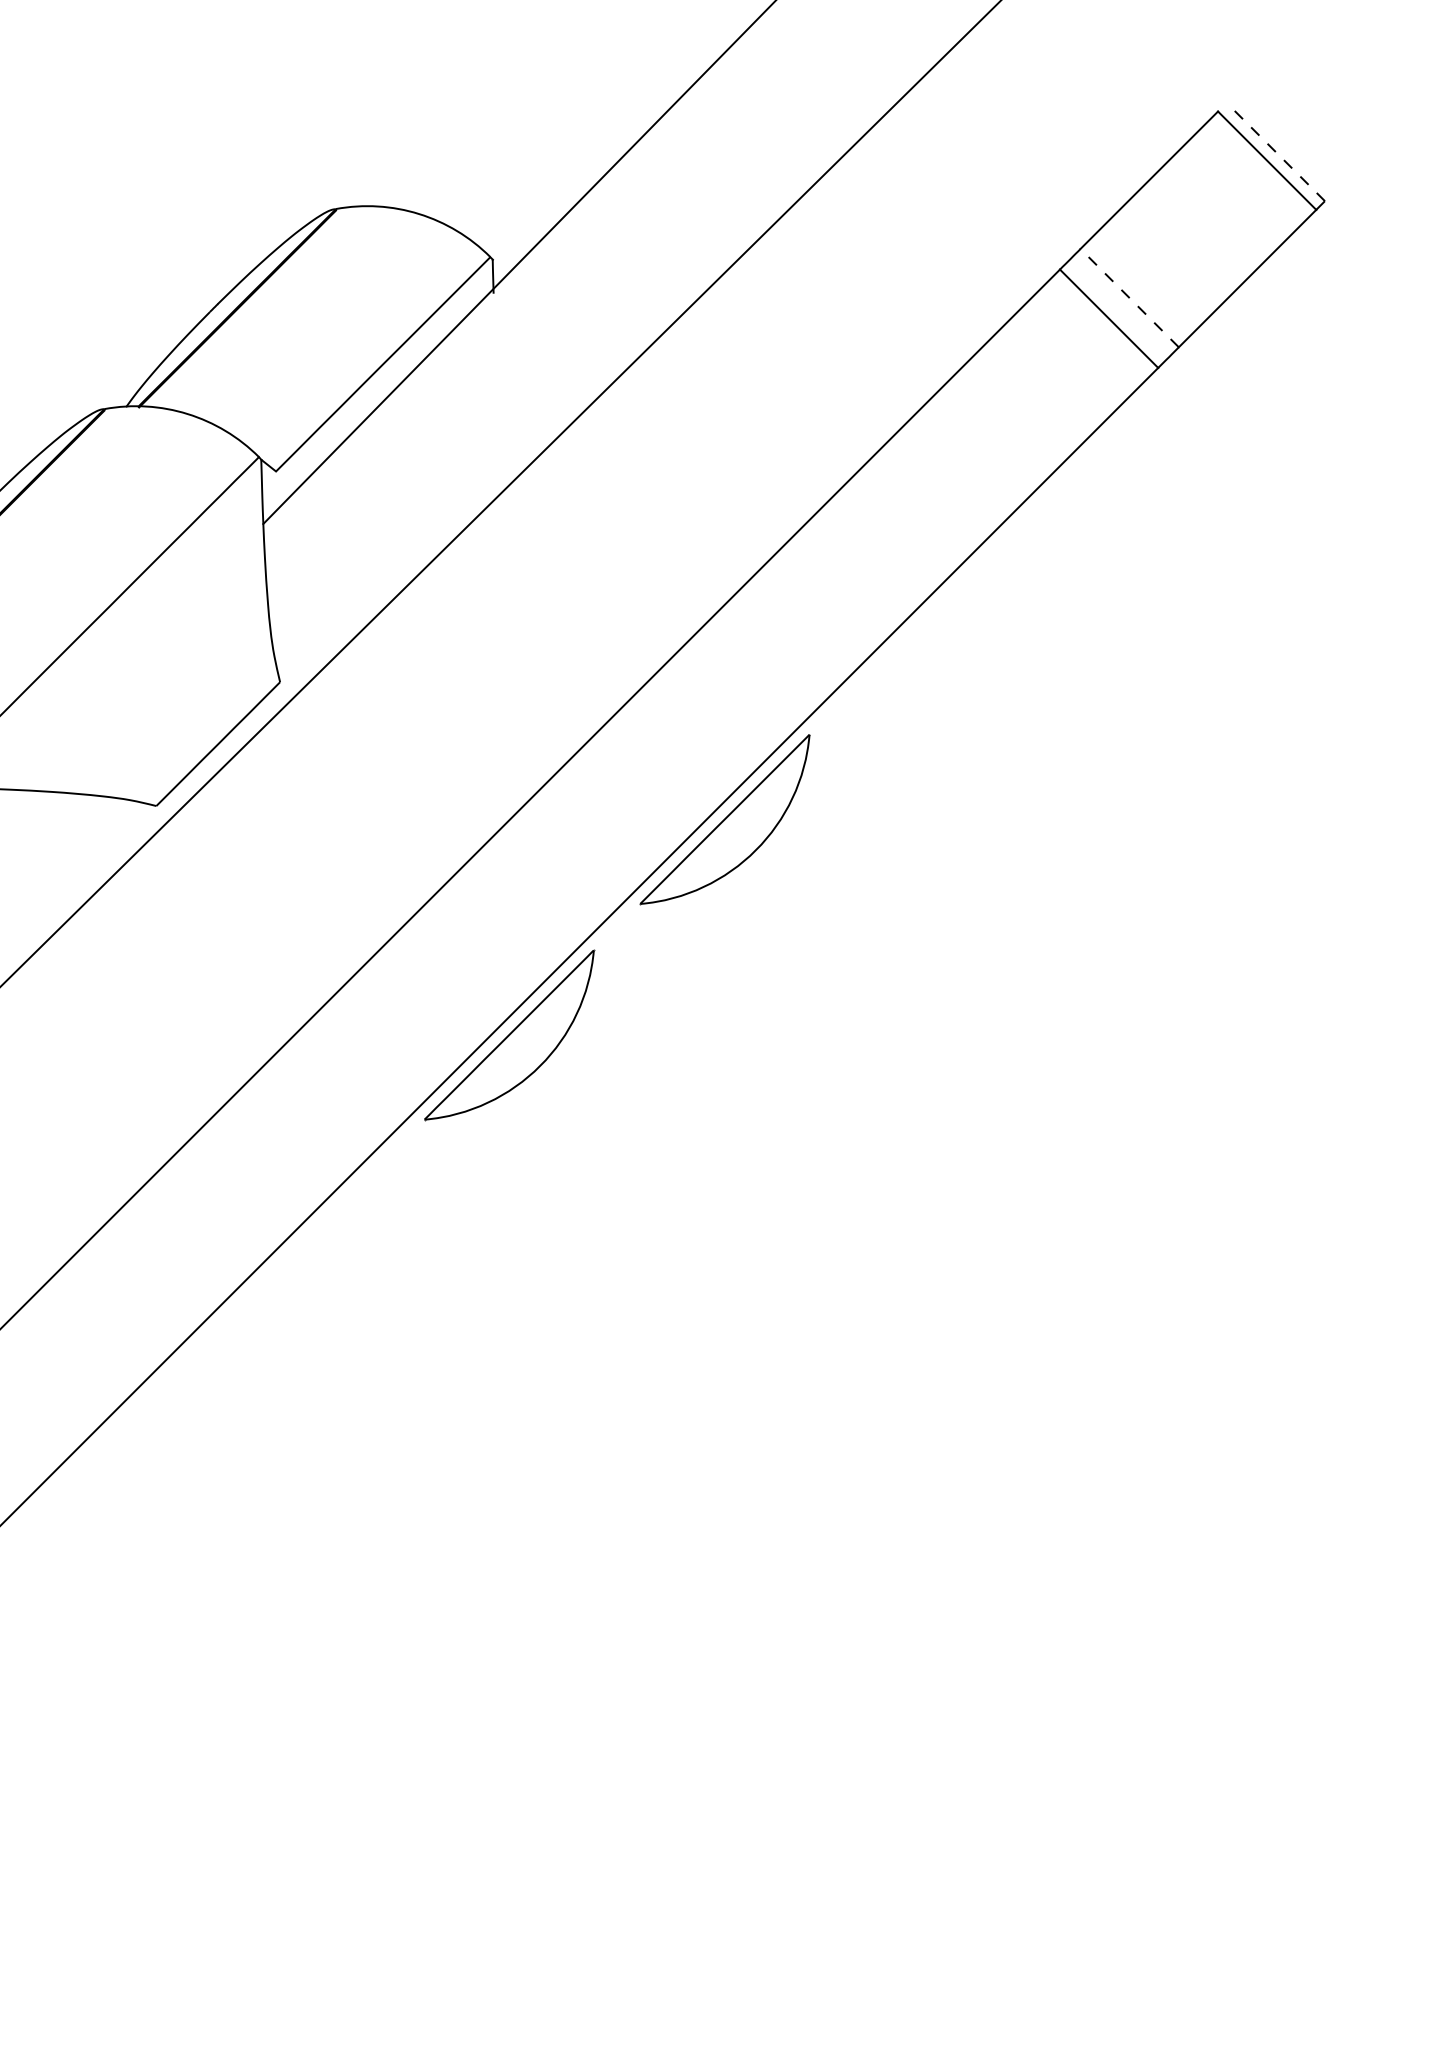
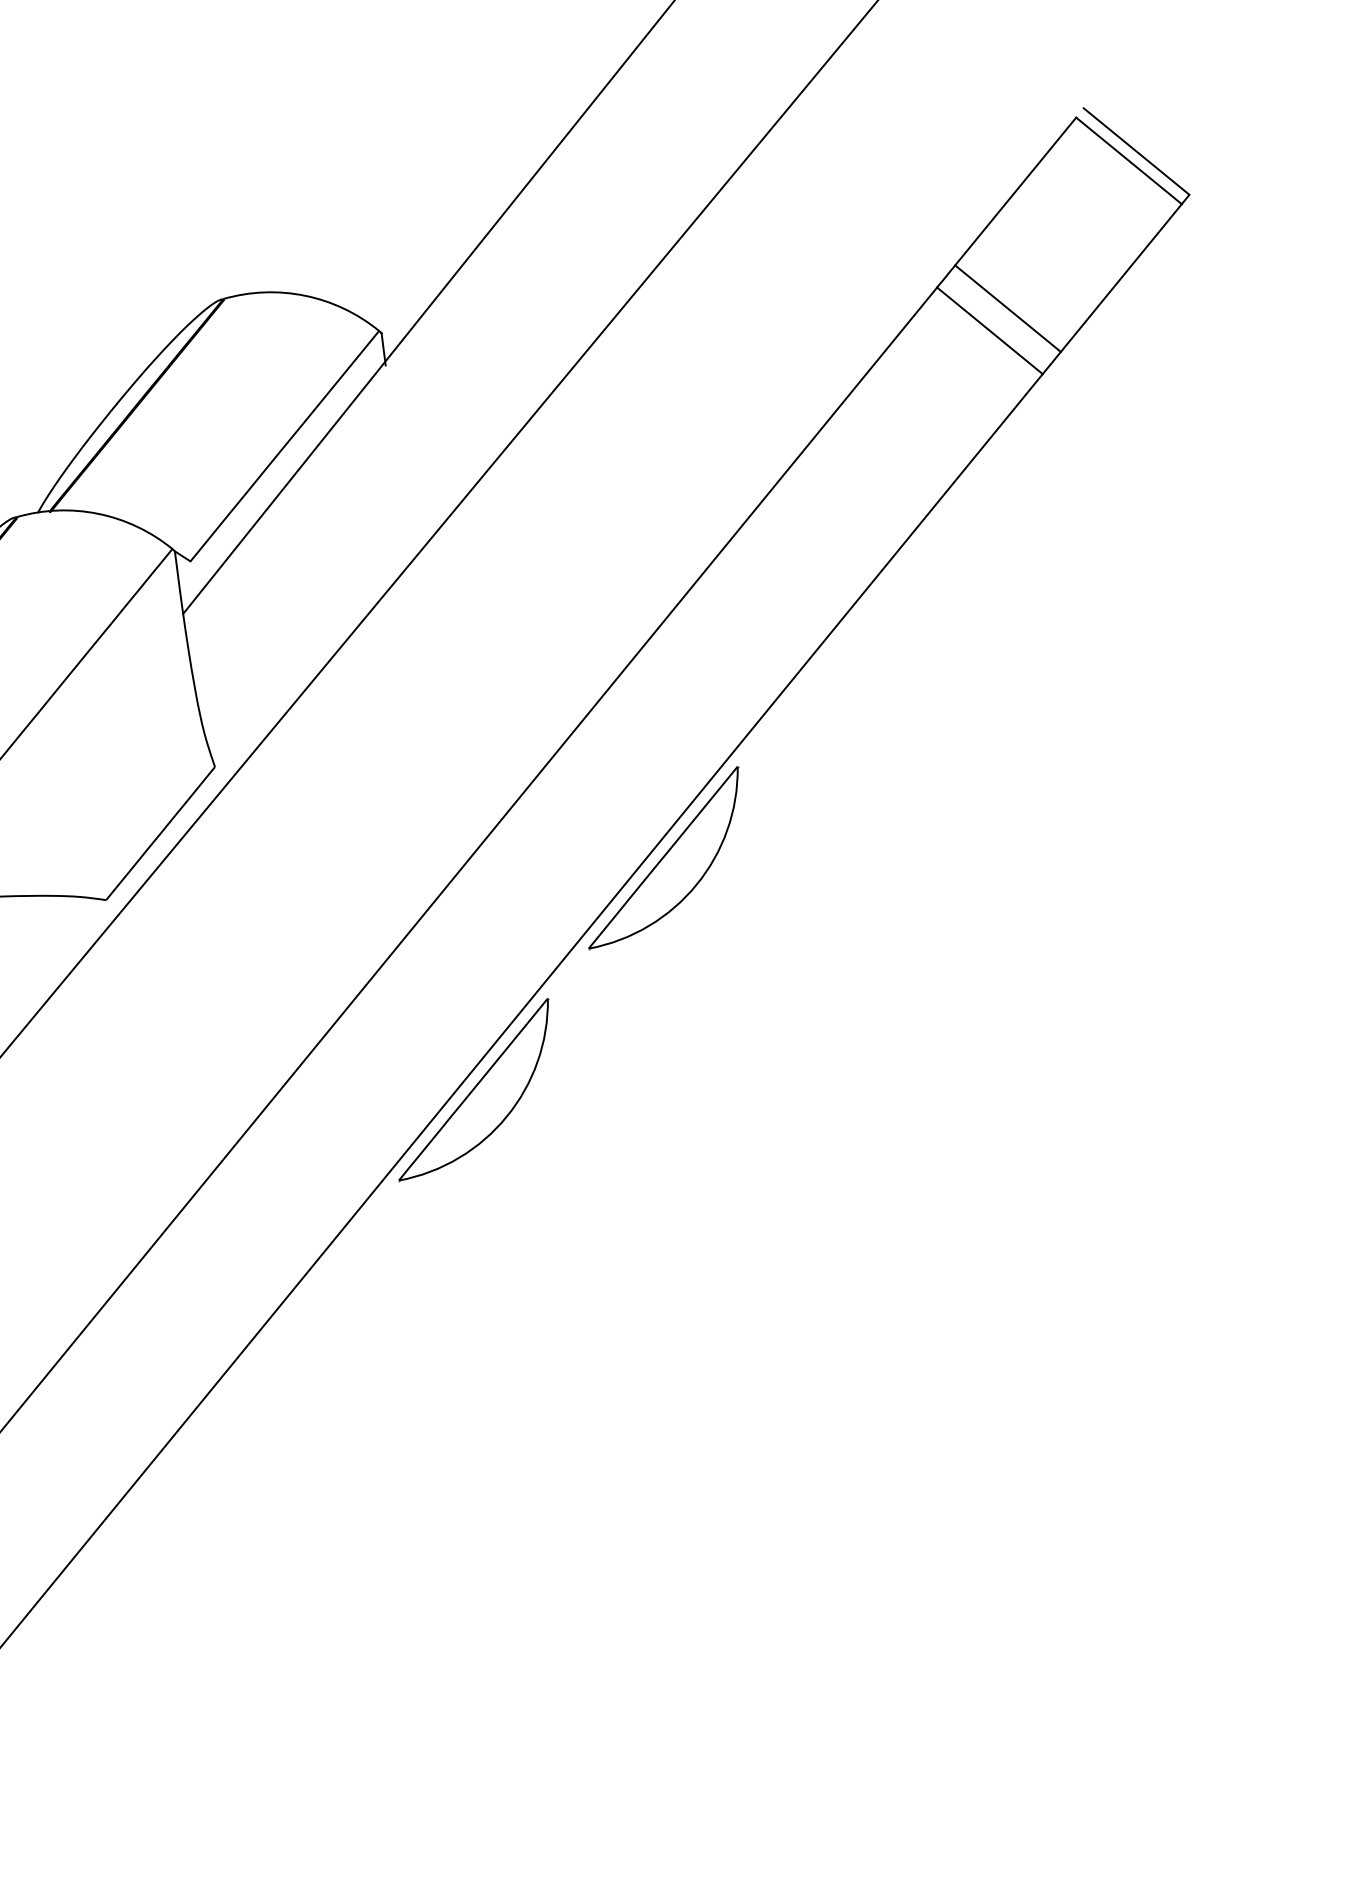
line: (1275, 152) -> (1136, 152), dashed -> solid
line: (1129, 298) -> (1007, 309), dashed -> solid

